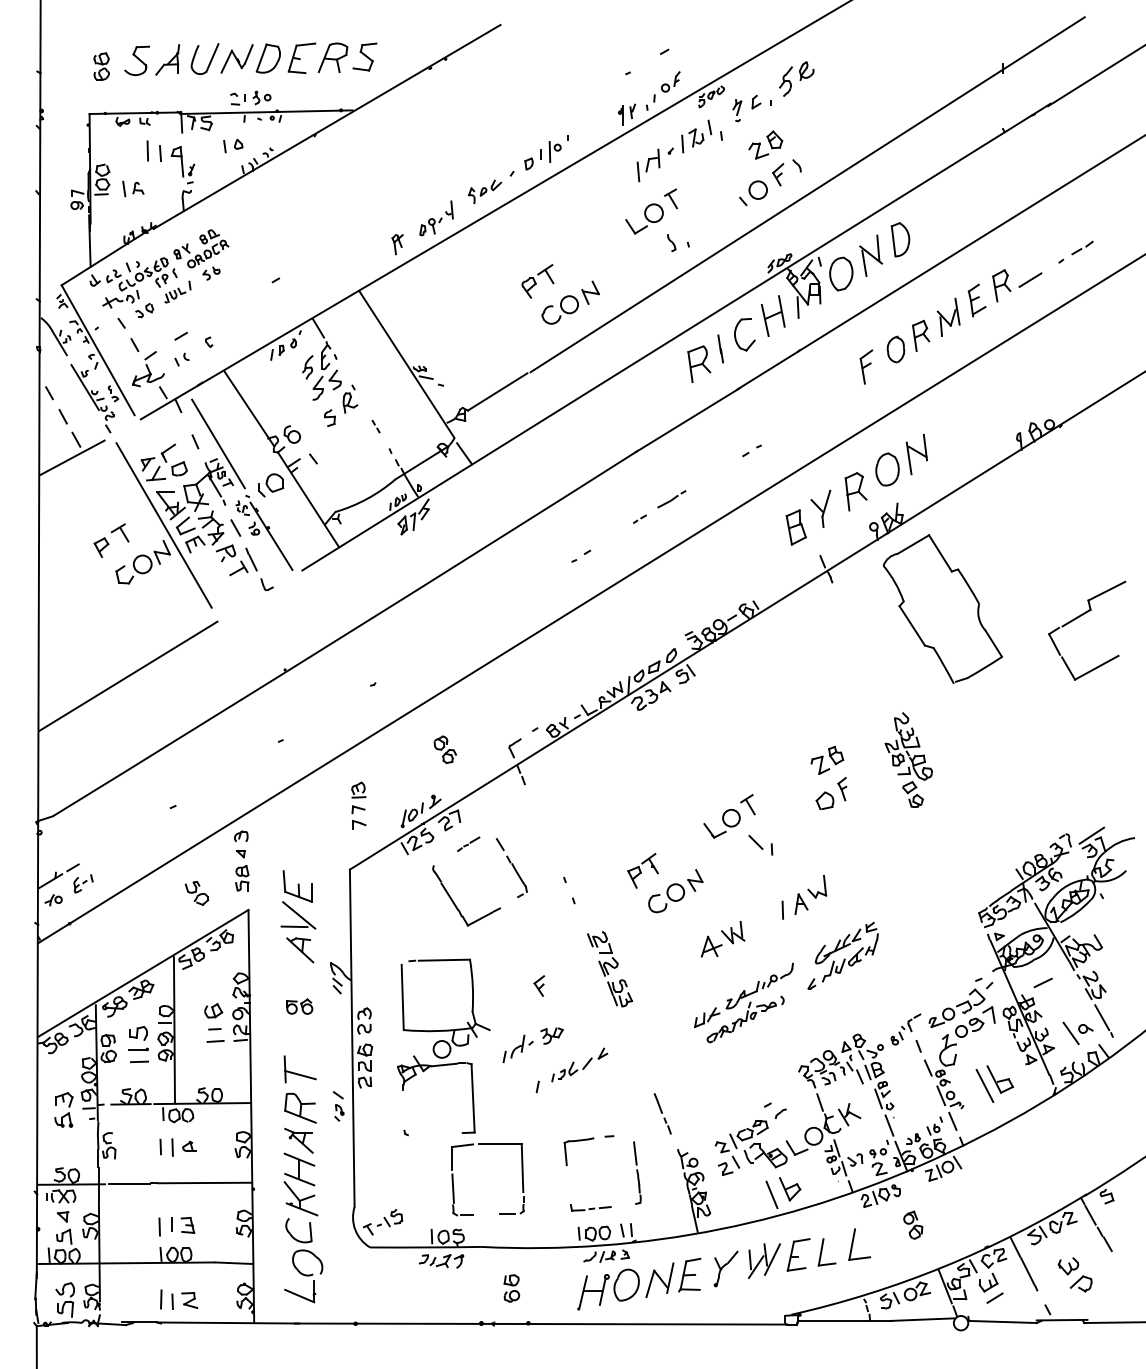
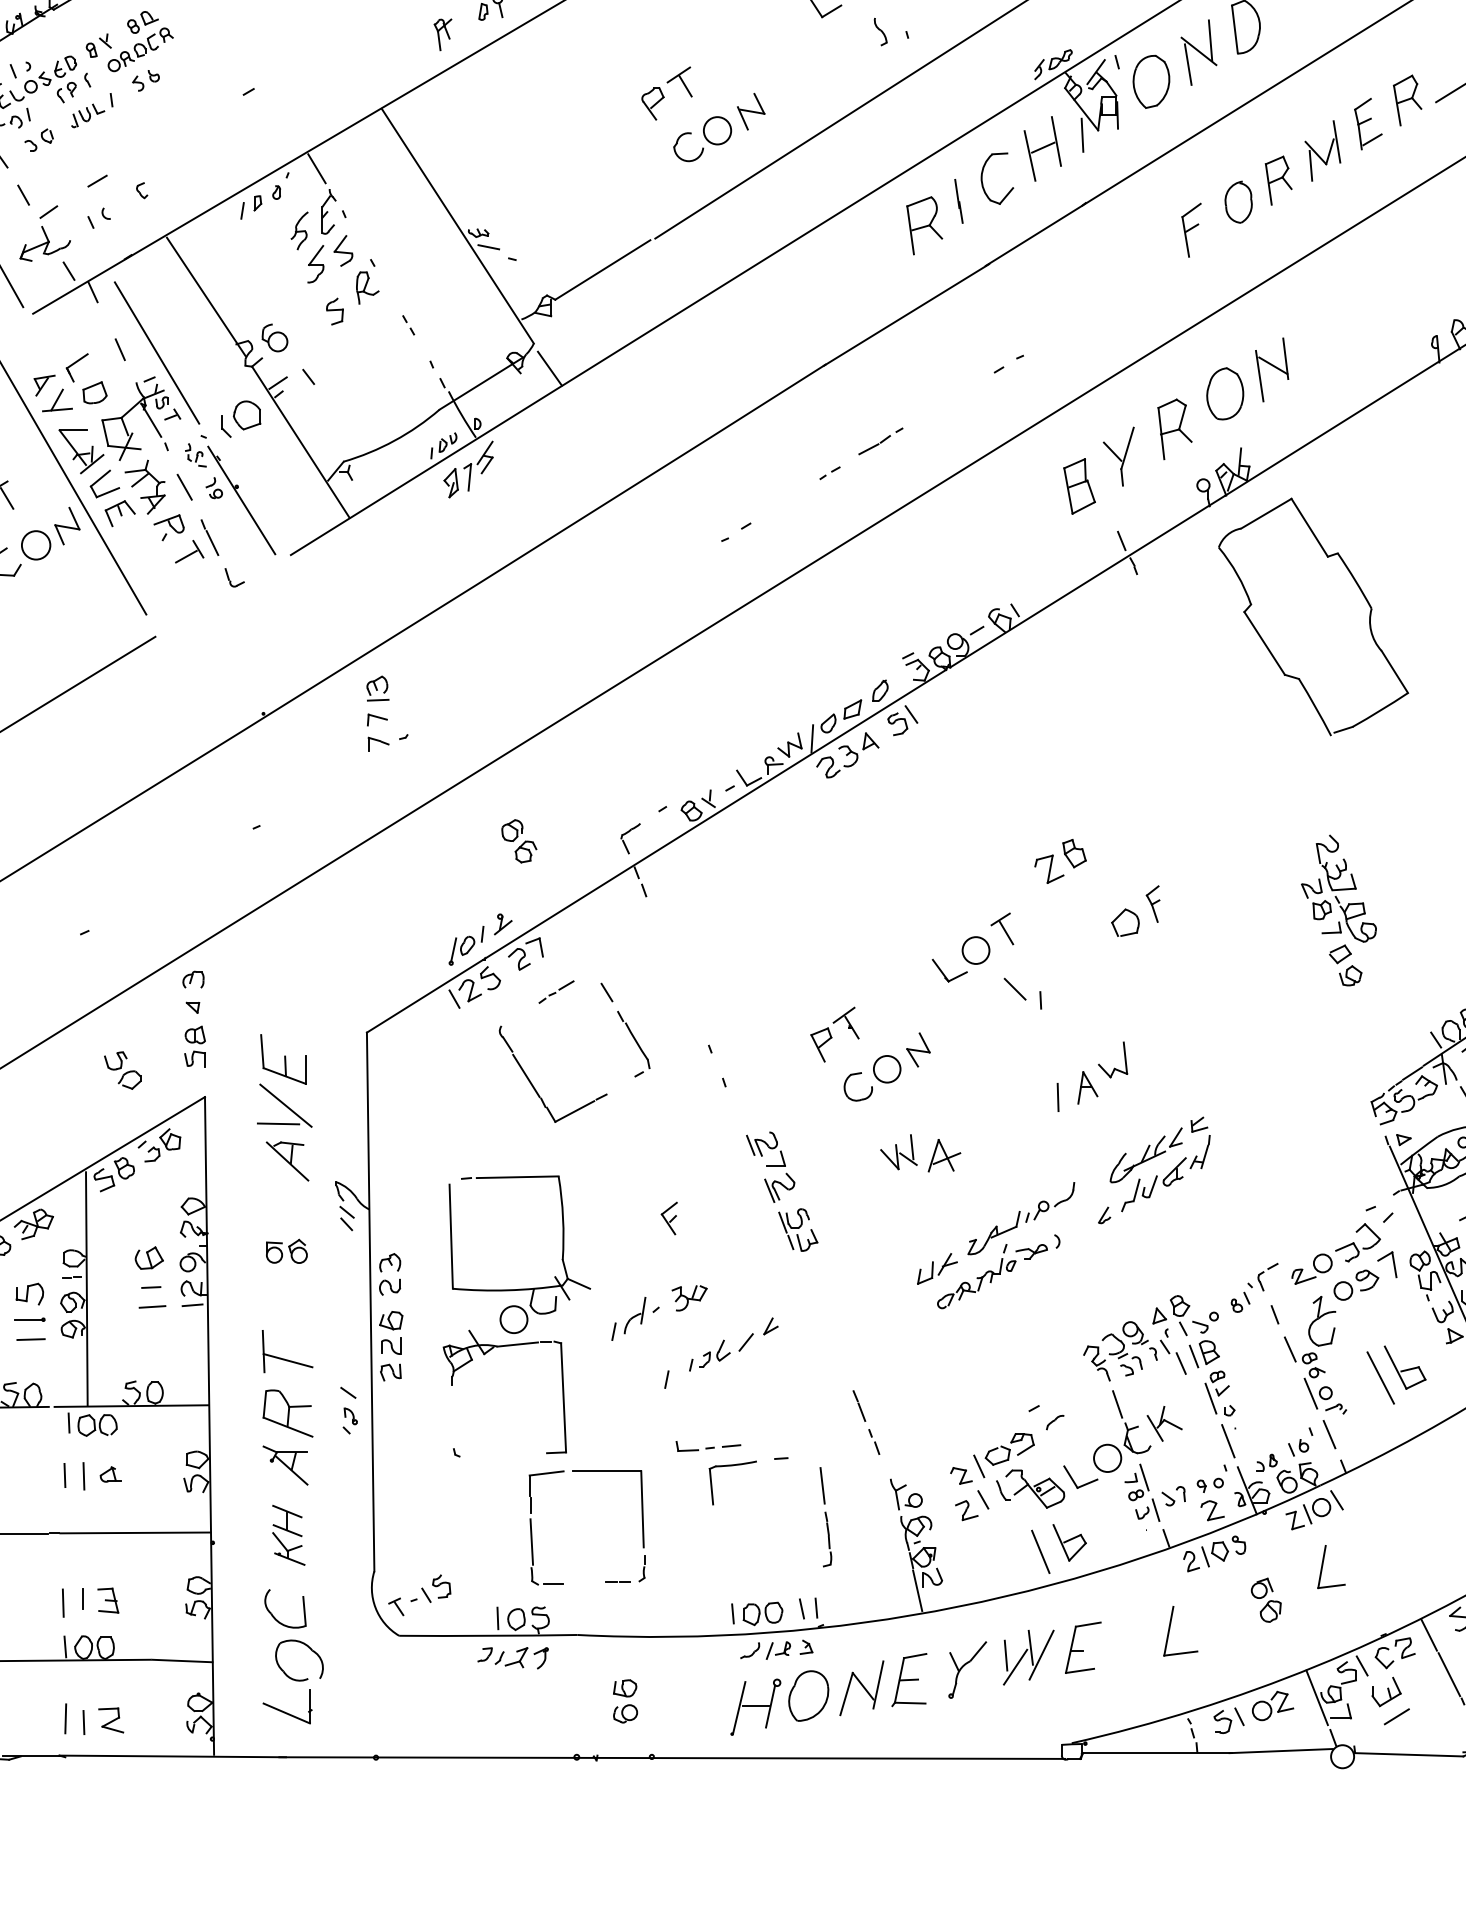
part: (827, 759) -> (1060, 859), moved
part: (908, 759) -> (1338, 909), moved
part: (358, 805) -> (377, 713), moved
part: (733, 932) -> (899, 1152), moved
part: (300, 1184) -> (288, 1535), size x0.6
part: (590, 1207) -> (707, 1445), moved
part: (826, 1252) -> (1330, 1567), moved

